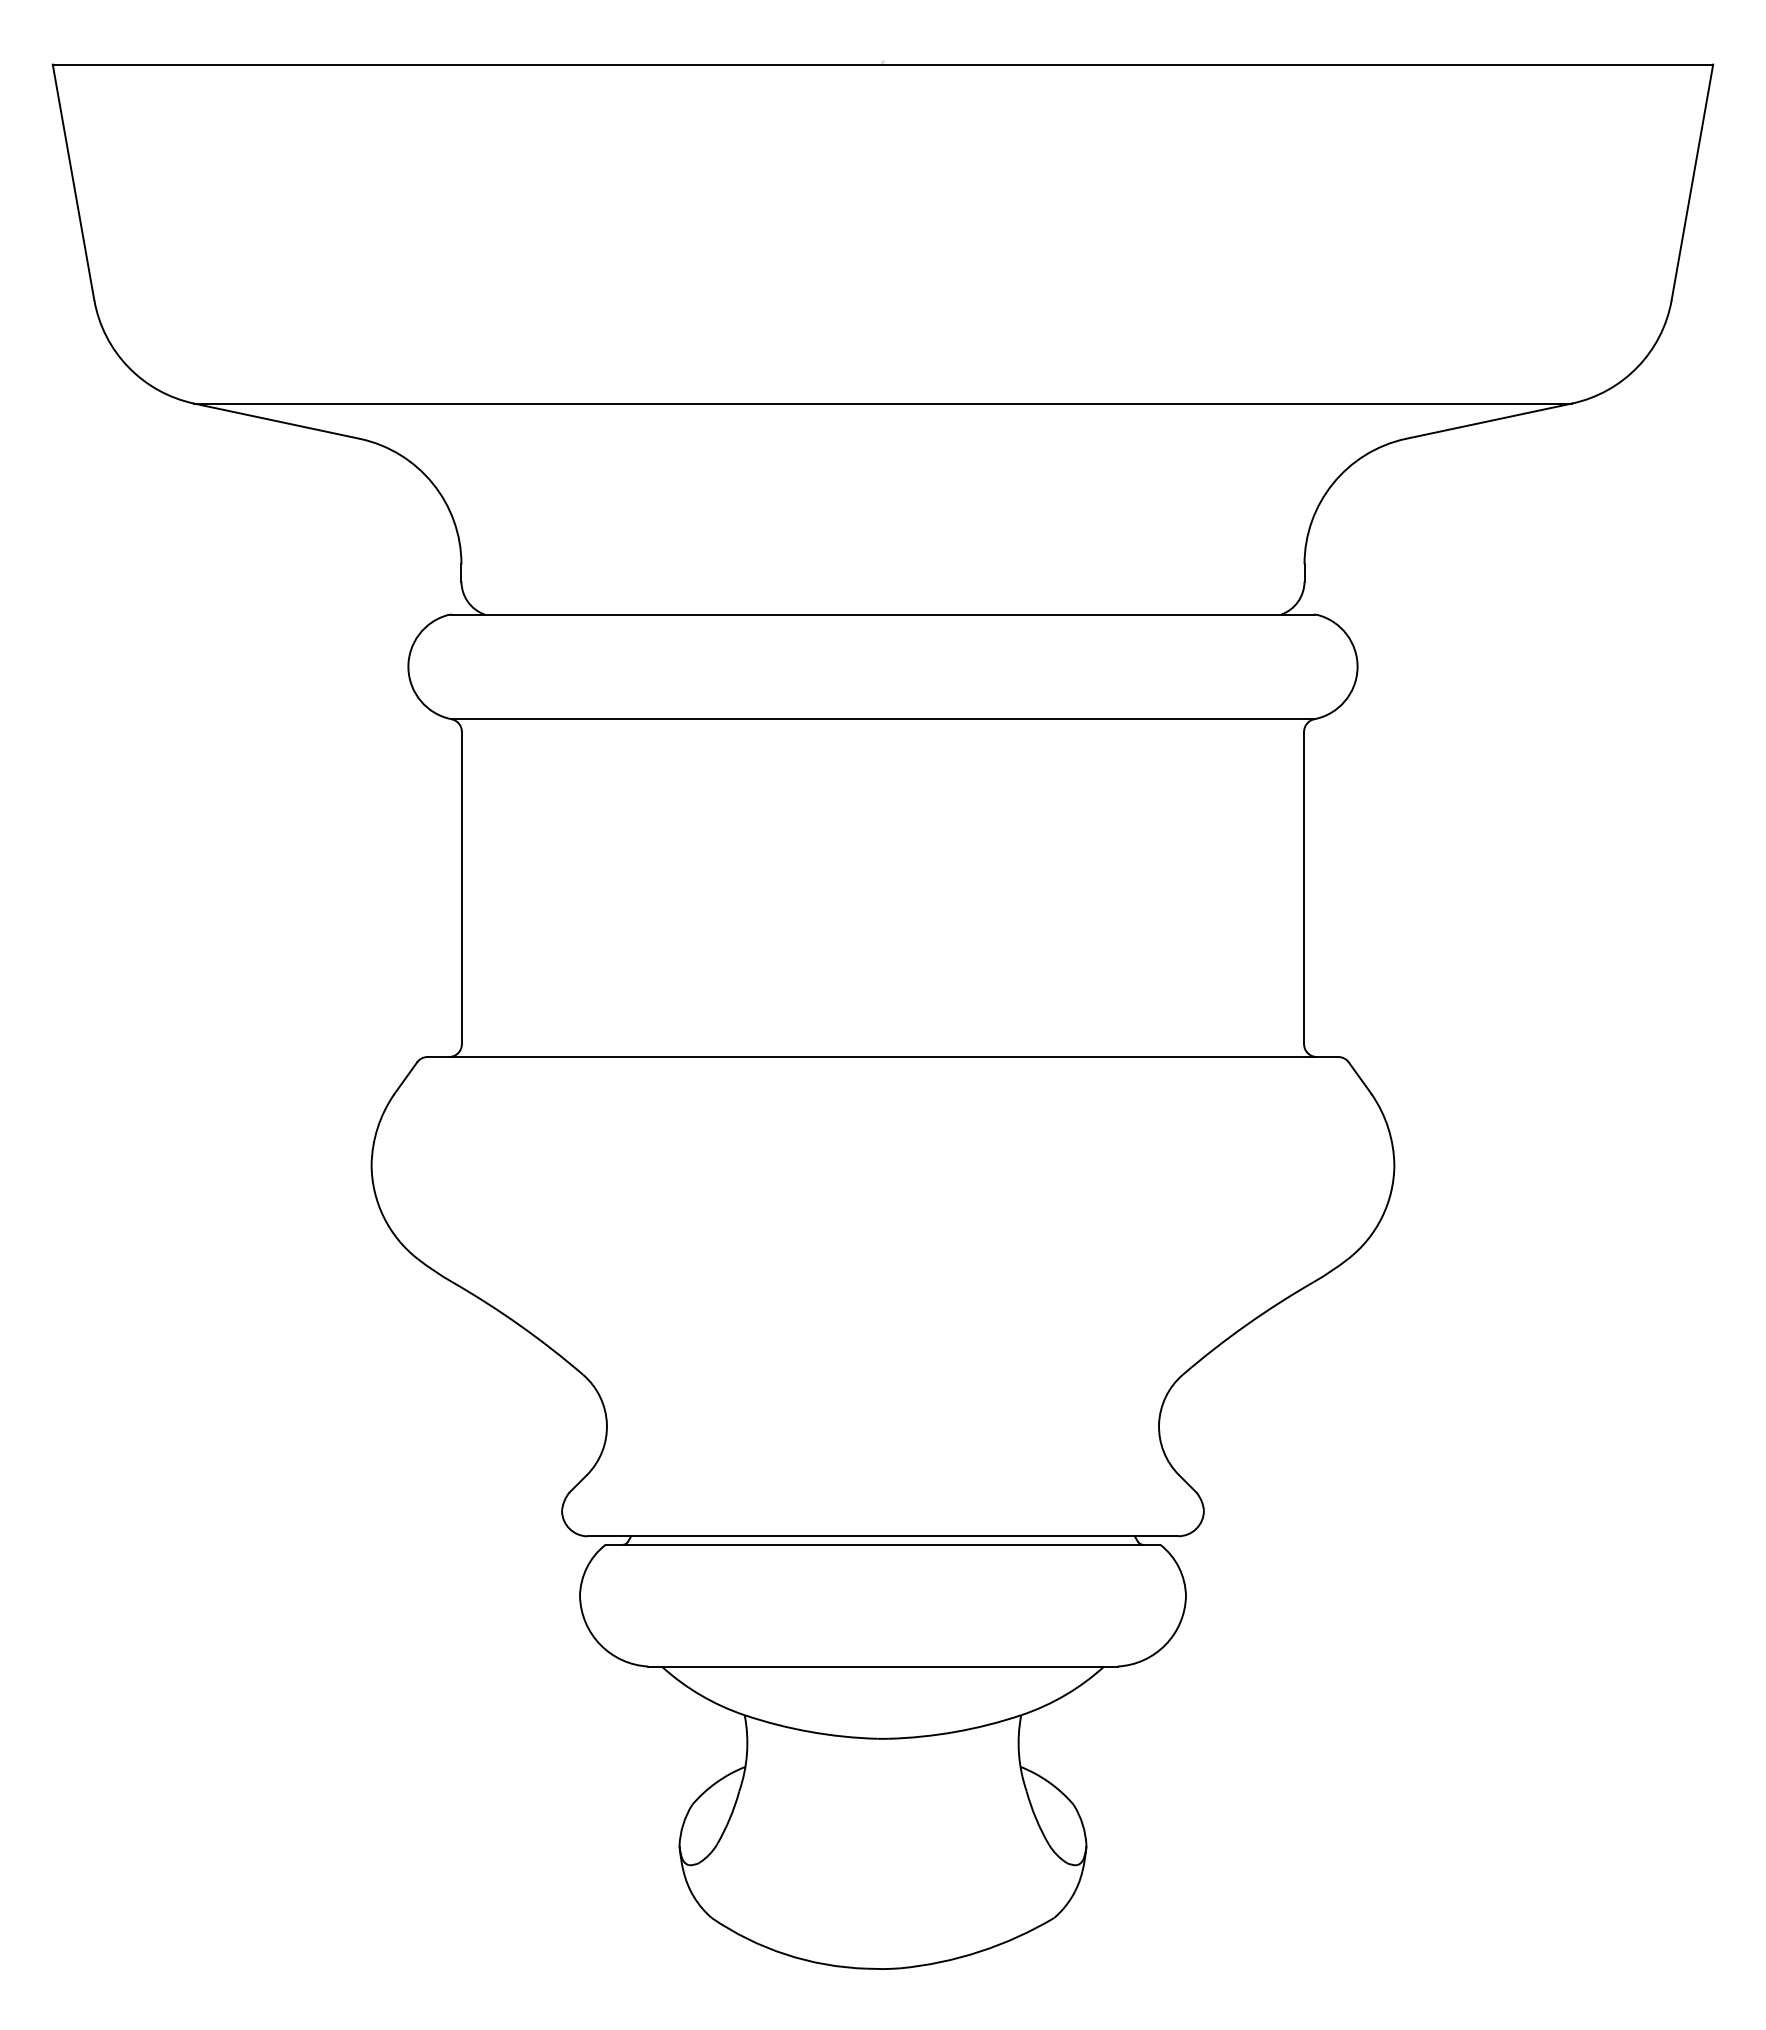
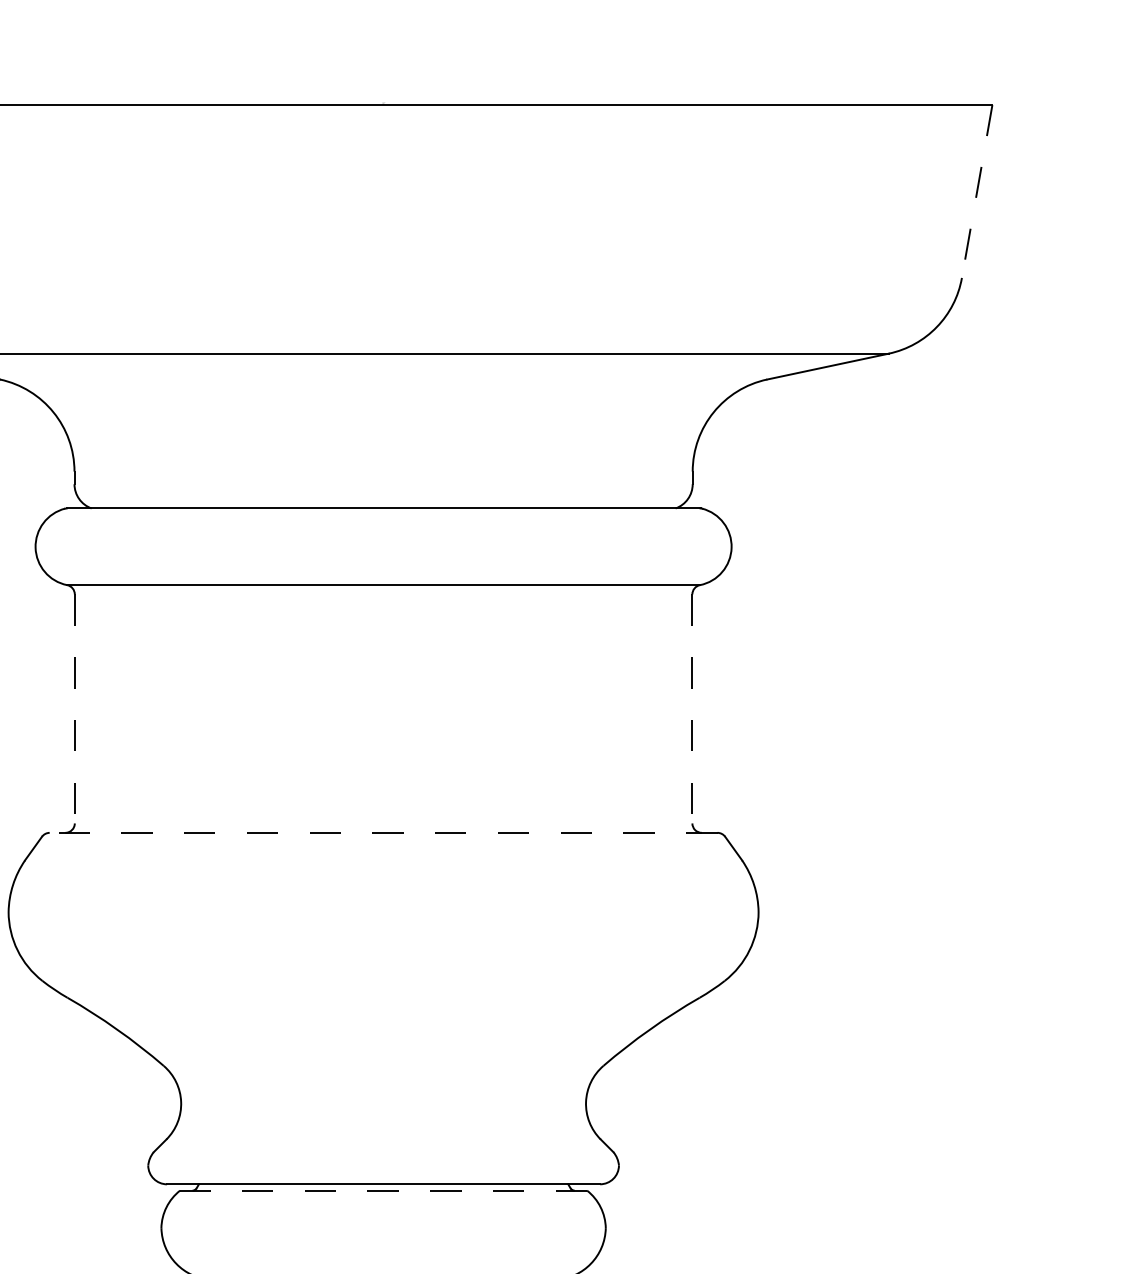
line: (1692, 182) -> (977, 191), solid -> dashed
line: (461, 888) -> (74, 709), solid -> dashed
line: (1304, 888) -> (692, 709), solid -> dashed
line: (882, 1057) -> (383, 833), solid -> dashed
line: (882, 1544) -> (383, 1190), solid -> dashed

